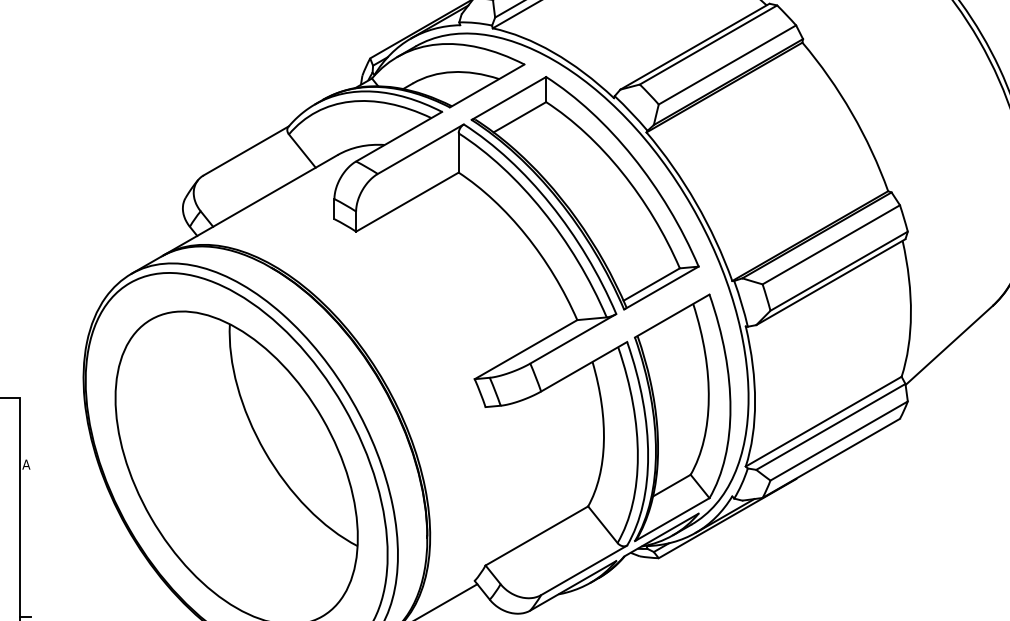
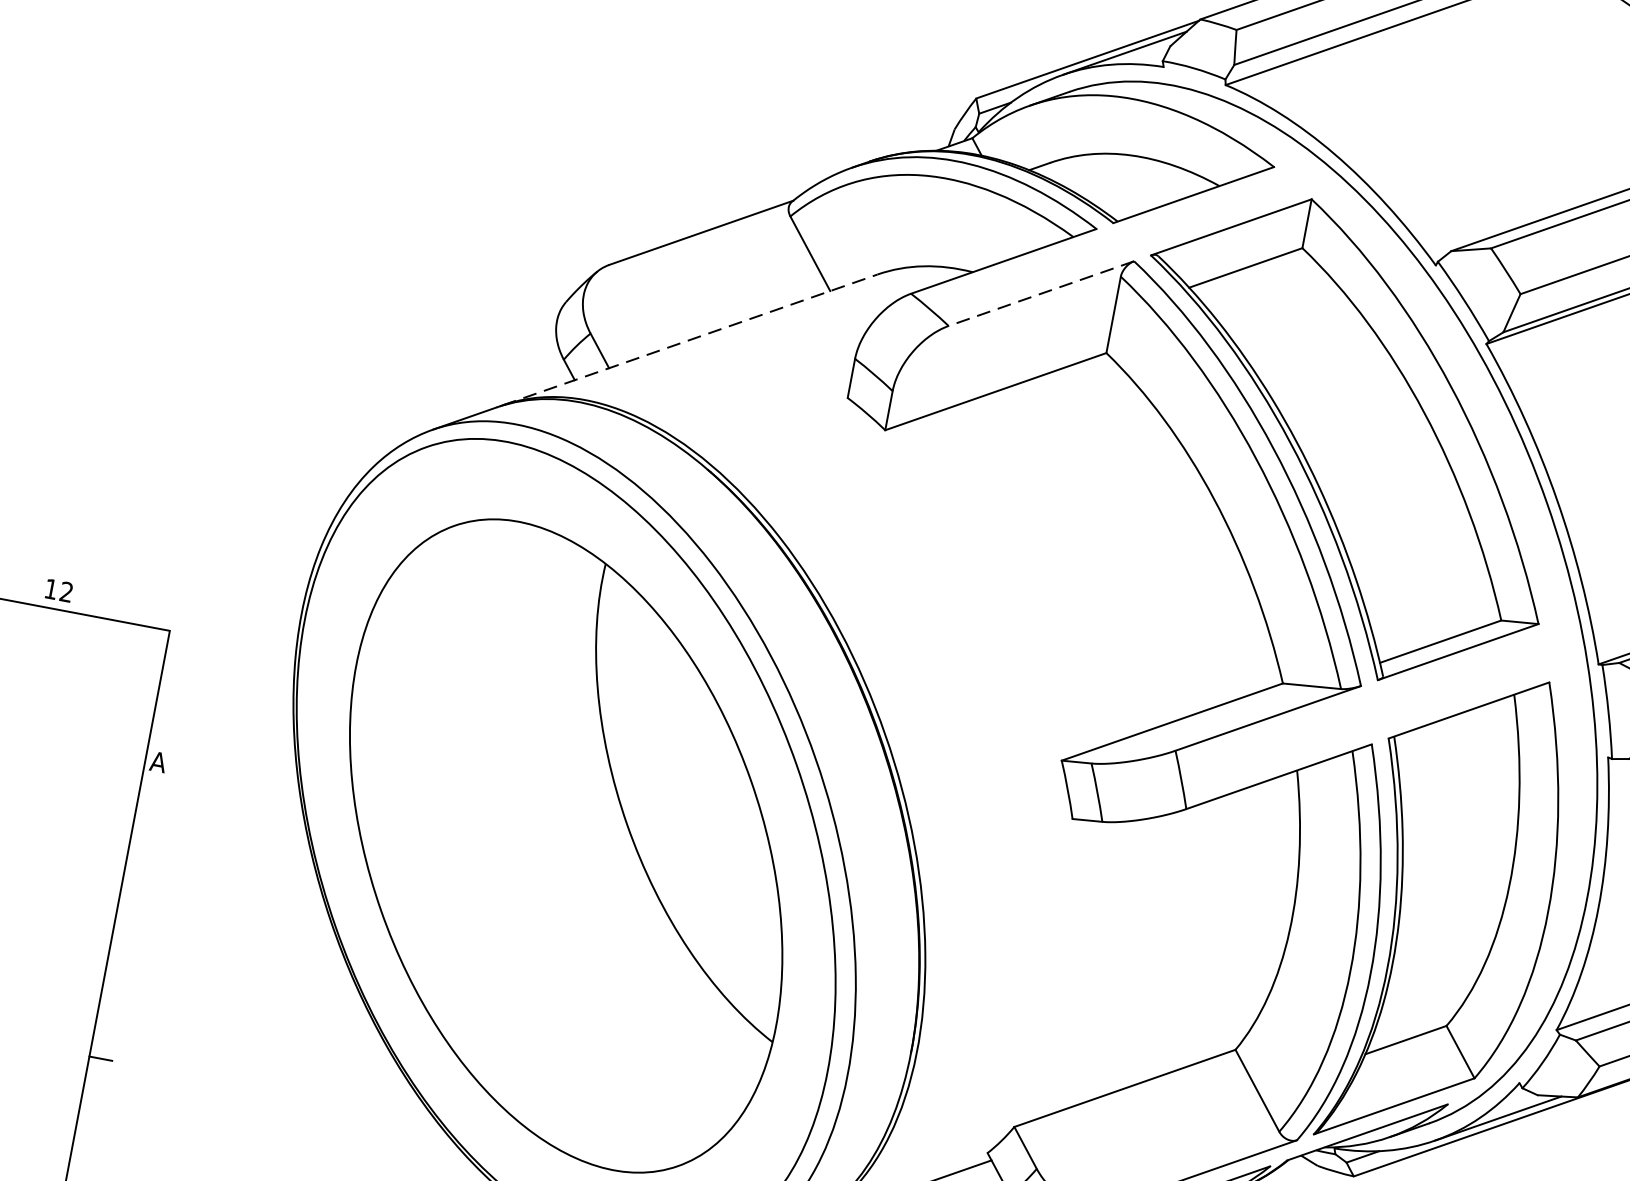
line: (420, 149) -> (1040, 294), solid -> dashed
line: (251, 204) -> (691, 338), solid -> dashed

